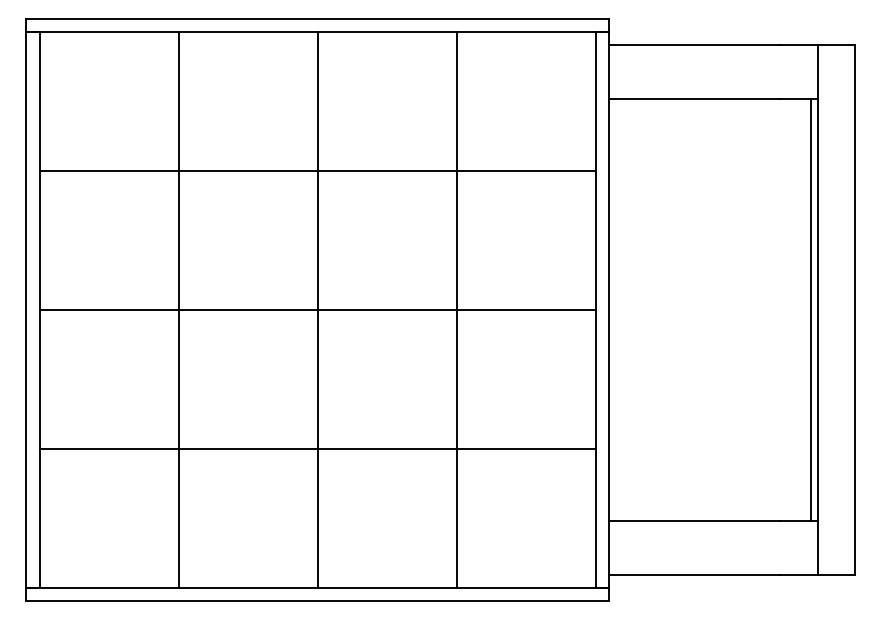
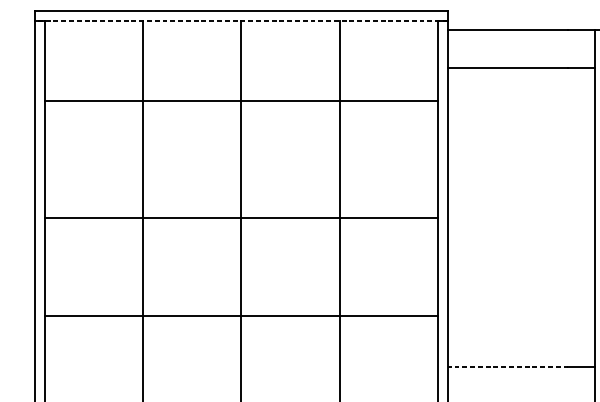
line: (317, 31) -> (241, 20), solid -> dashed
line: (317, 170) -> (241, 100), moved
line: (811, 309) -> (590, 217), removed
line: (694, 520) -> (508, 366), solid -> dashed

